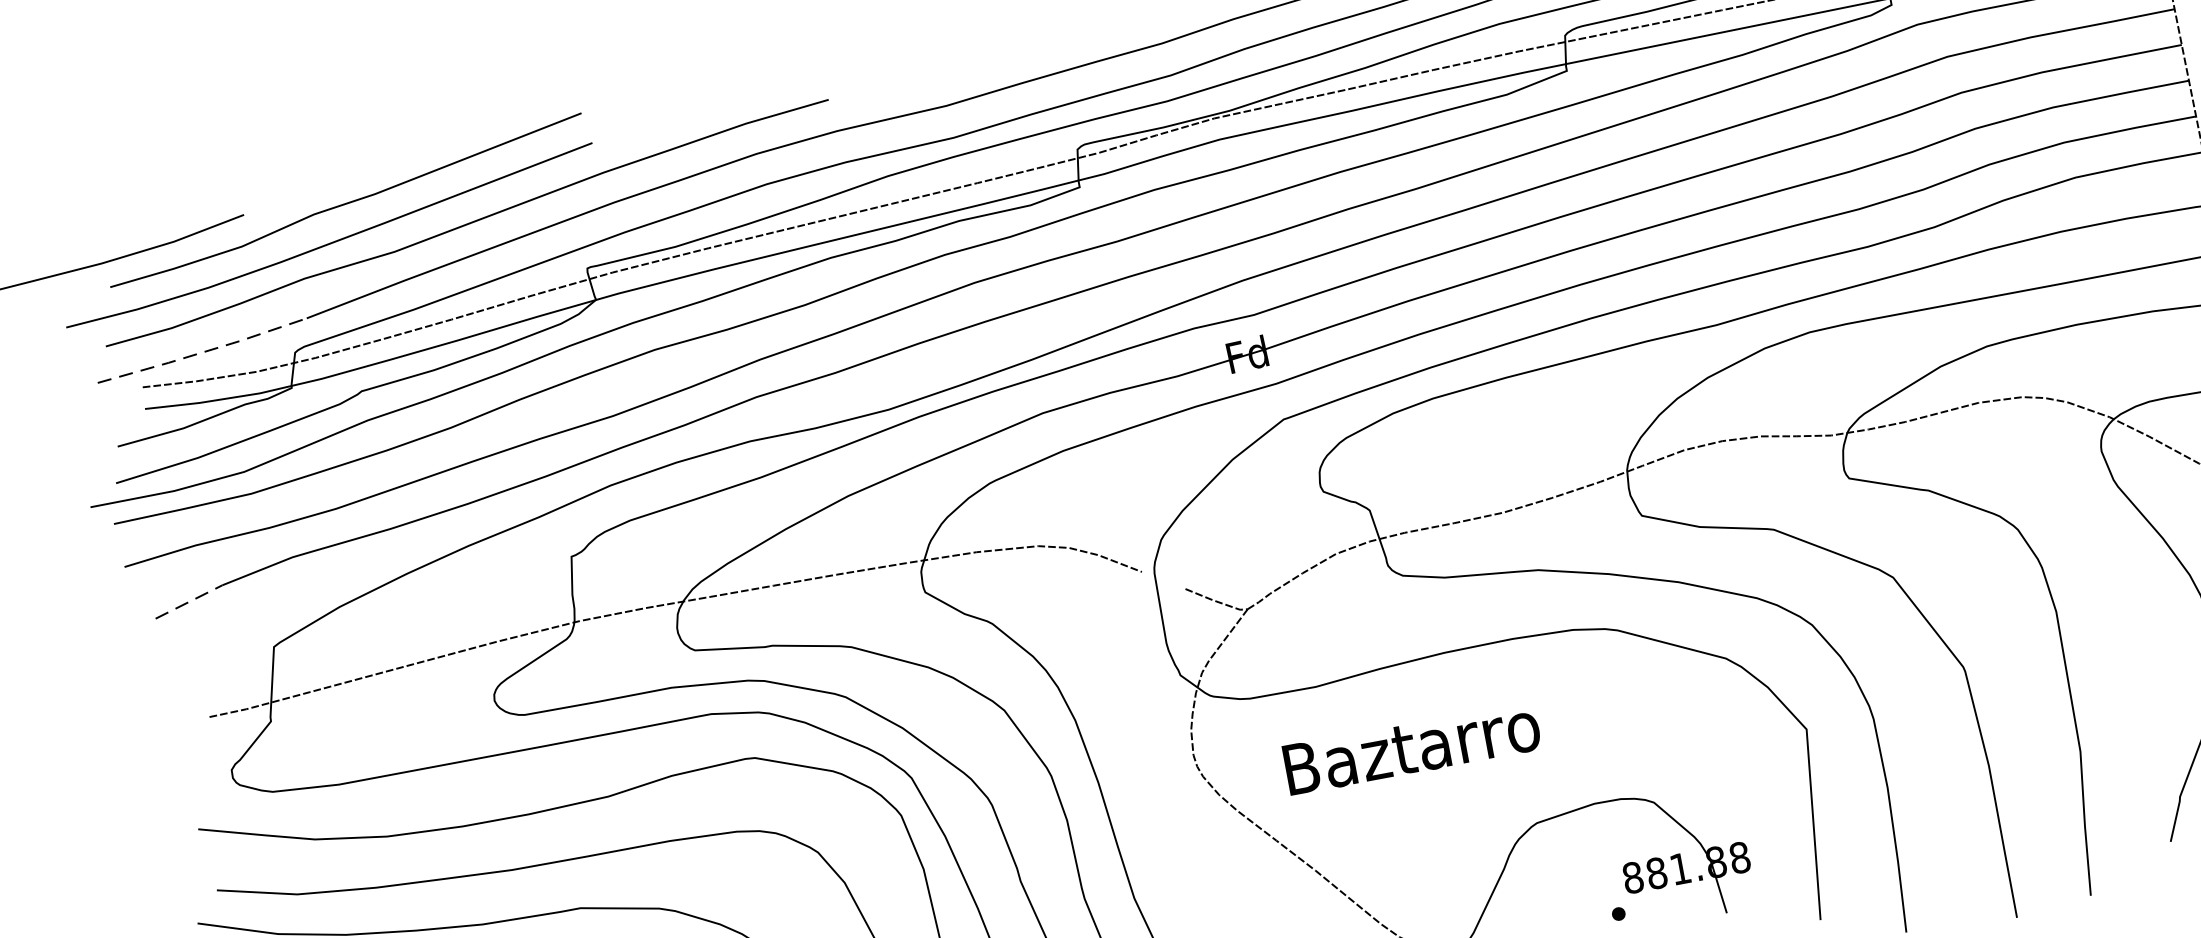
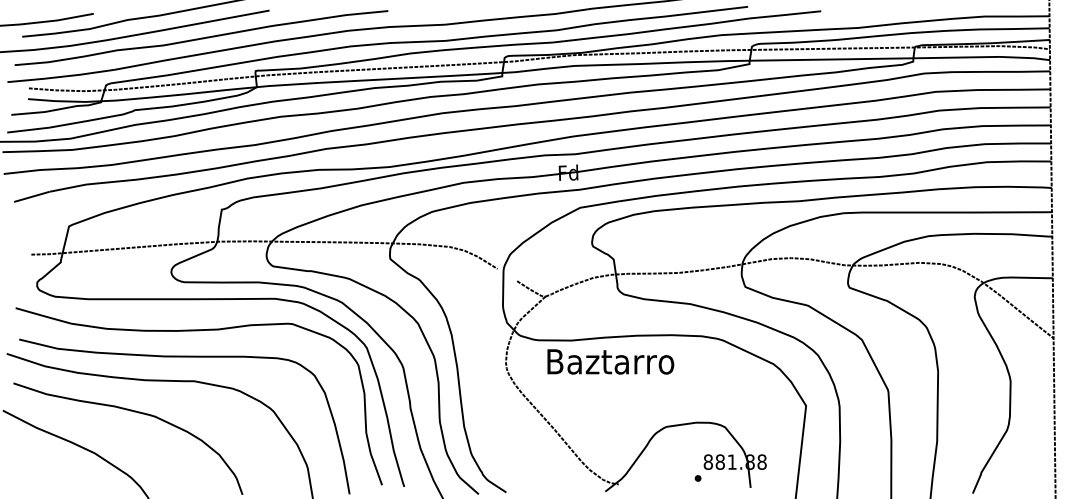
line: (203, 351) -> (61, 76), dashed -> solid
line: (190, 601) -> (32, 196), dashed -> solid
text: (1411, 747) -> (610, 361), moved

